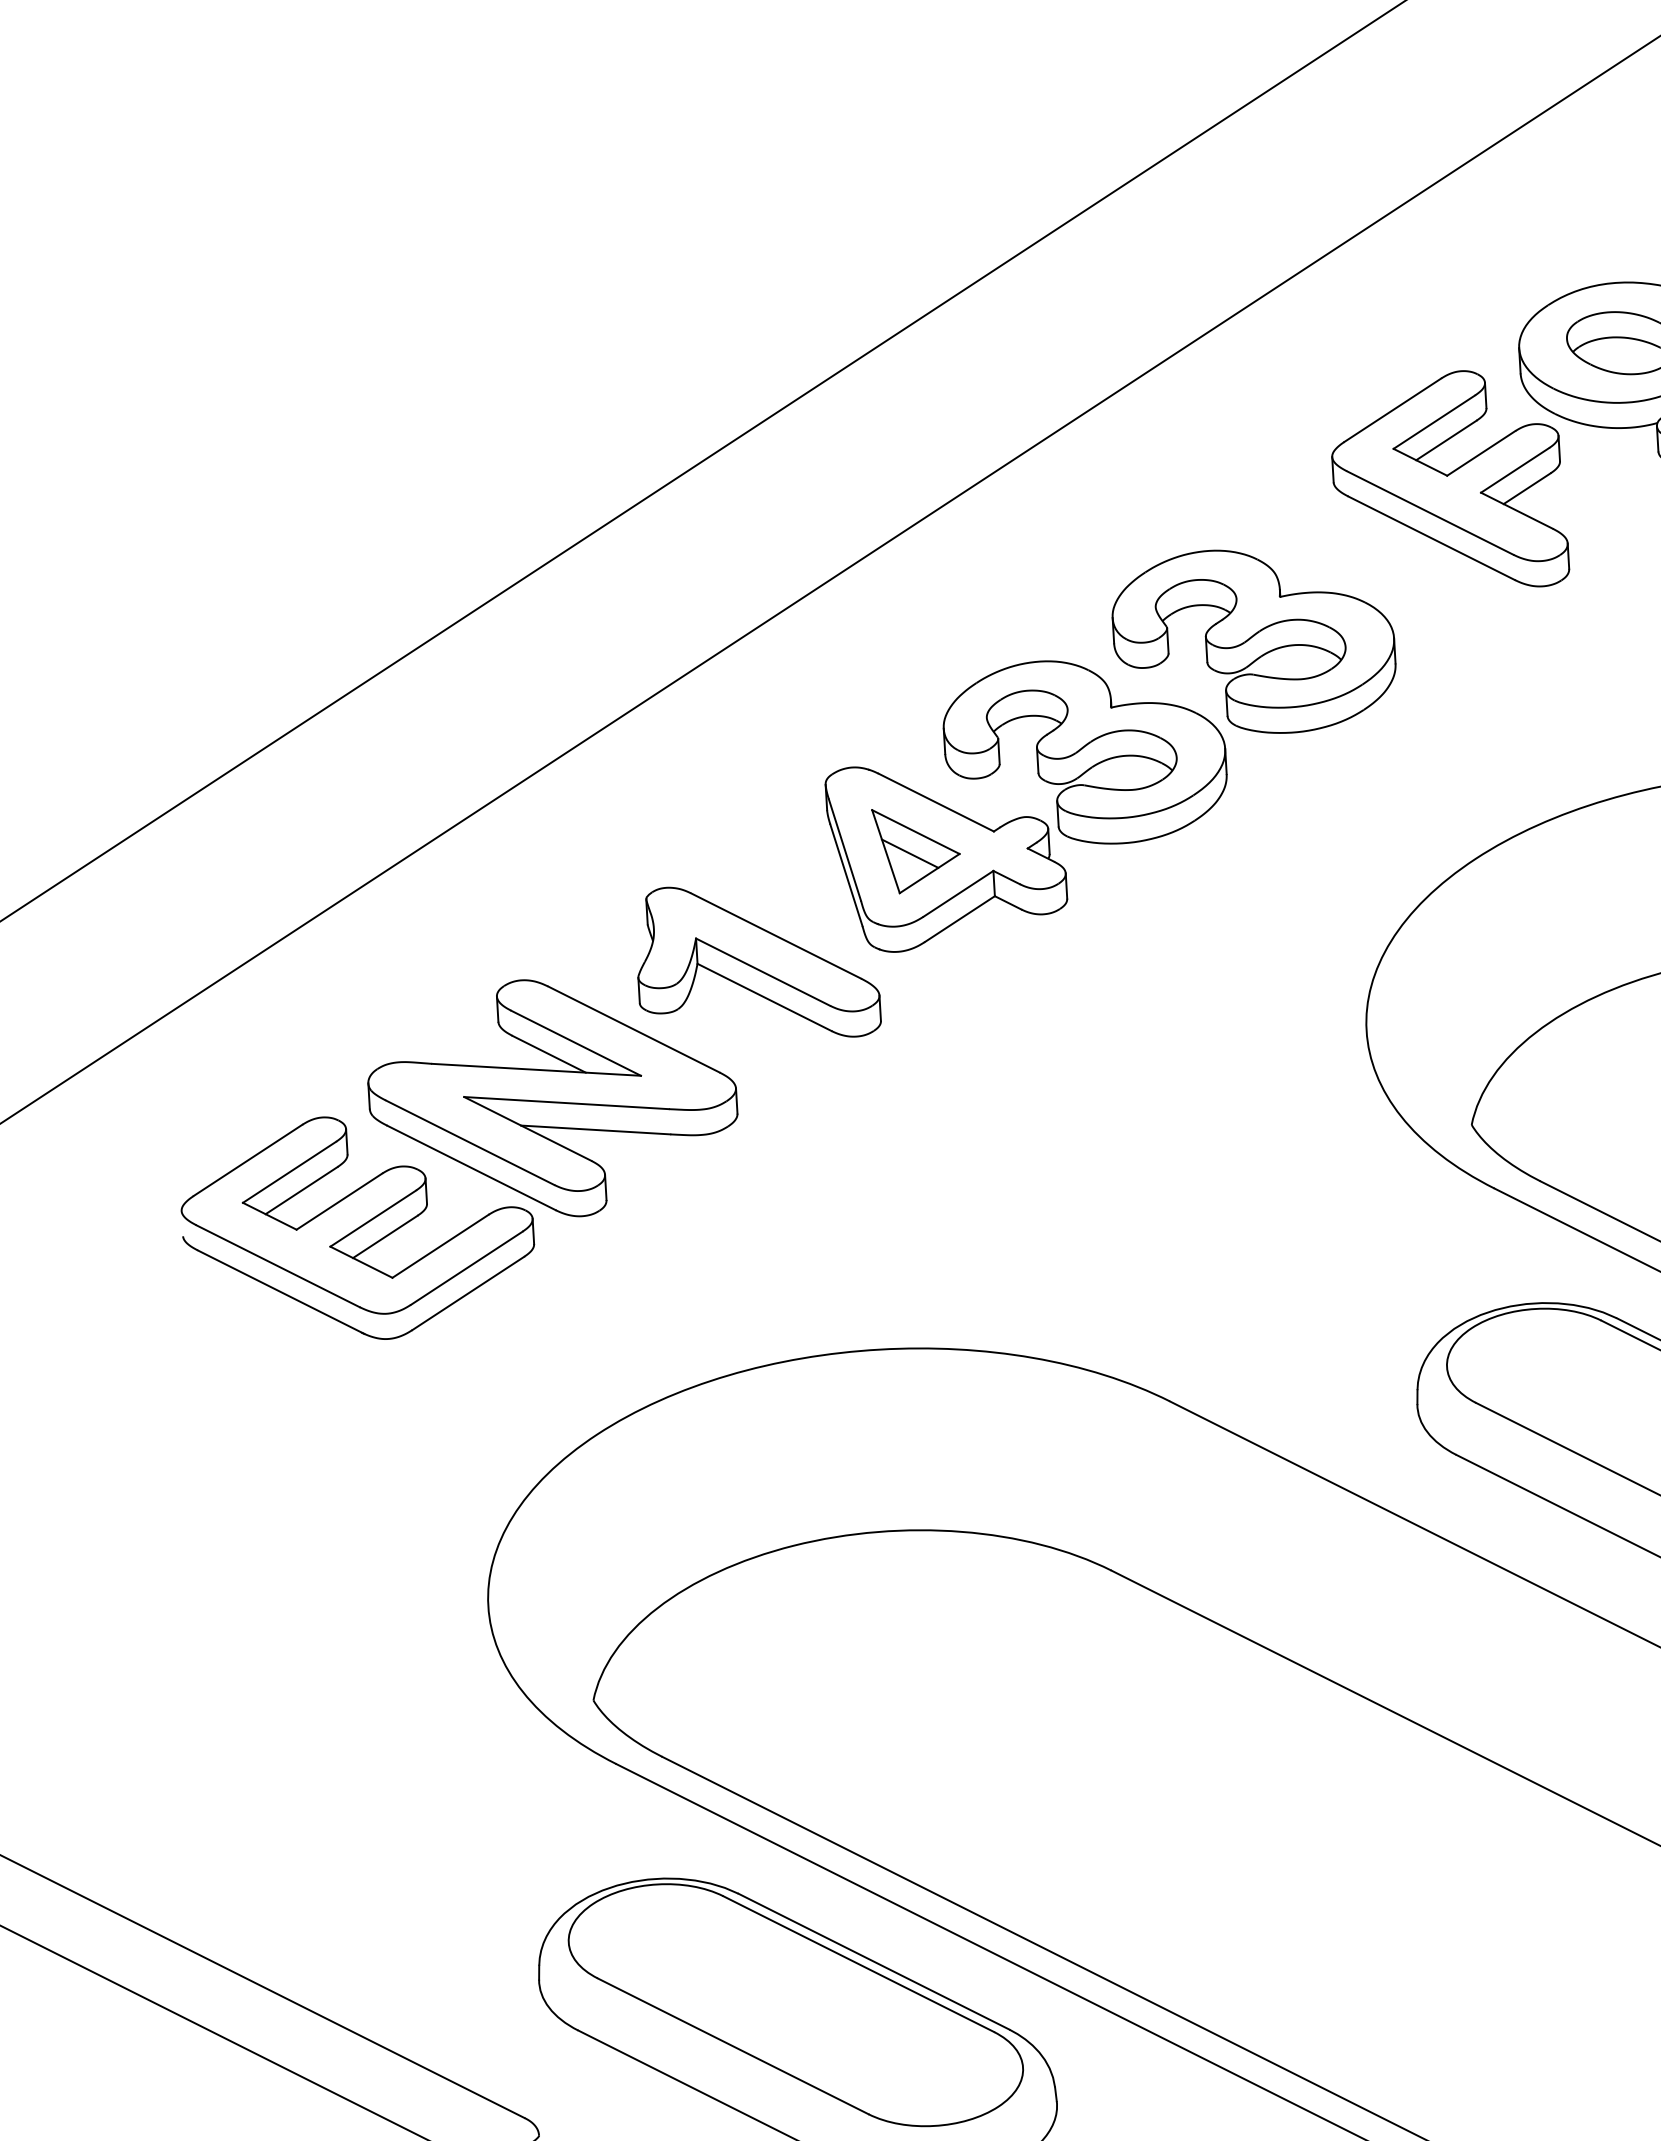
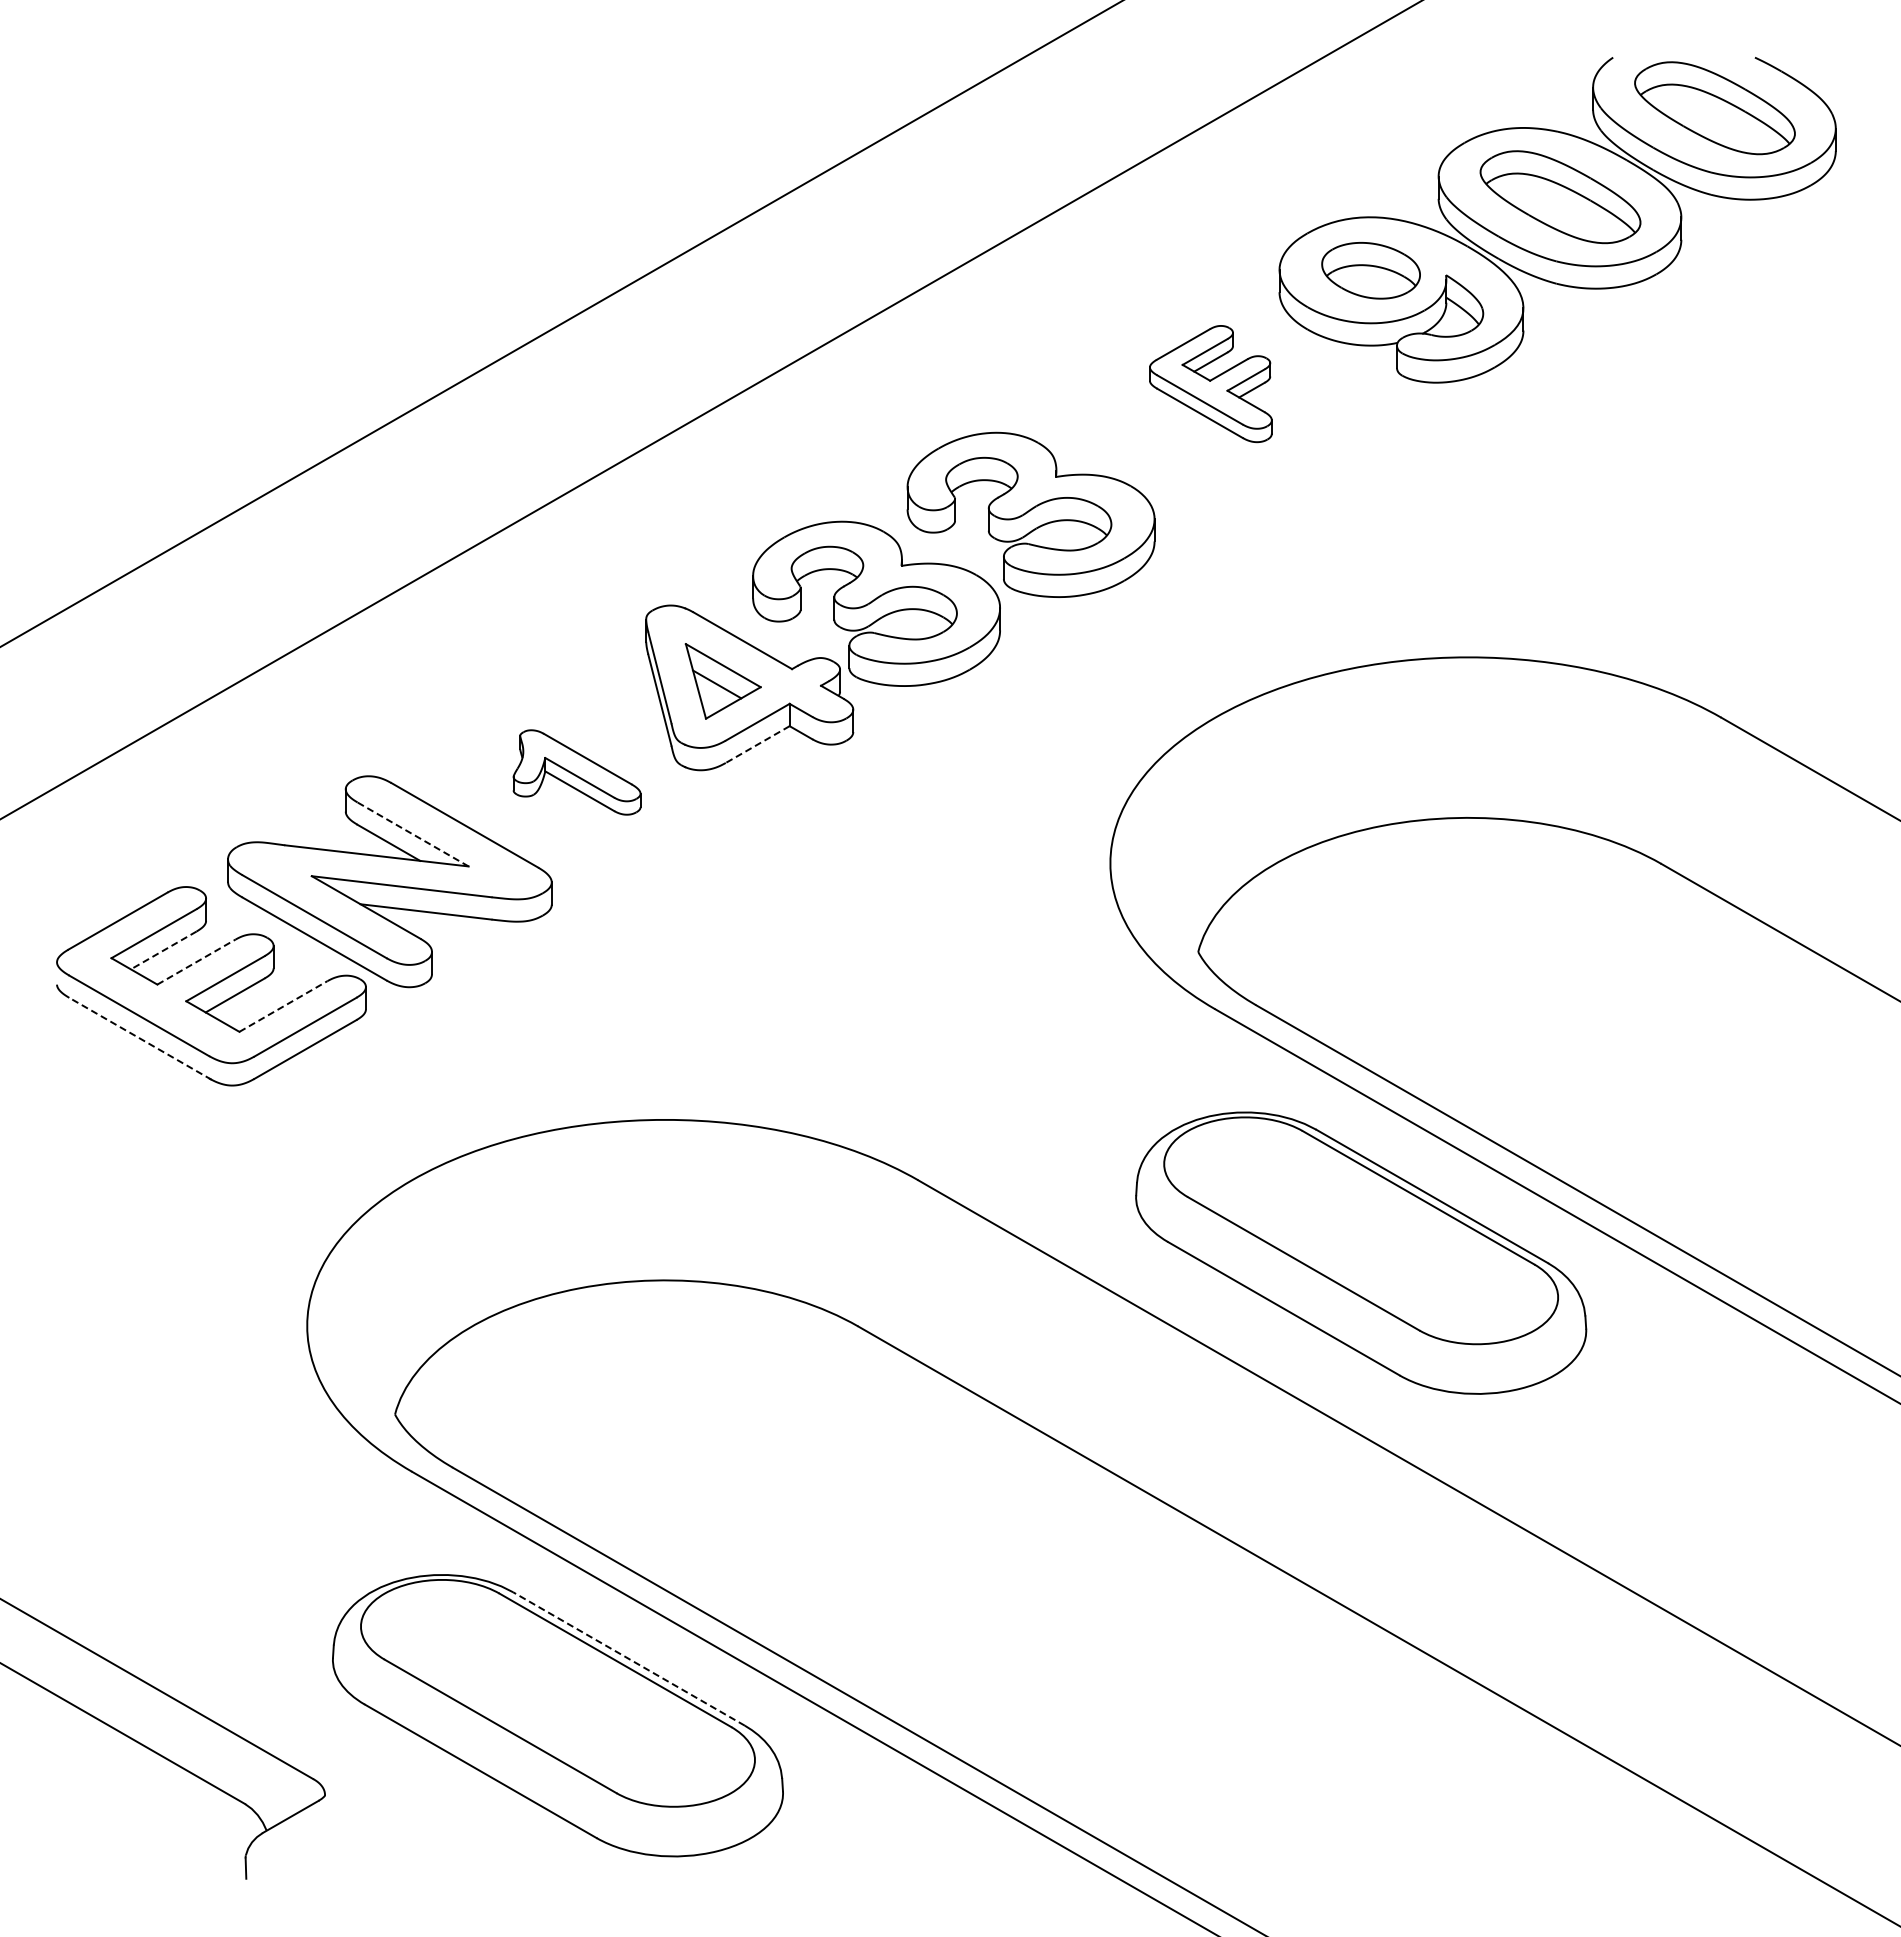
part: (1448, 481) -> (1210, 383), size x0.6
line: (959, 919) -> (757, 744), solid -> dashed
part: (756, 962) -> (576, 772), size x0.6
line: (575, 1043) -> (412, 834), solid -> dashed
line: (301, 1190) -> (163, 950), solid -> dashed
line: (340, 1200) -> (197, 961), solid -> dashed
line: (440, 1246) -> (283, 1006), solid -> dashed
line: (281, 1291) -> (140, 1038), solid -> dashed
line: (874, 1961) -> (629, 1658), solid -> dashed

